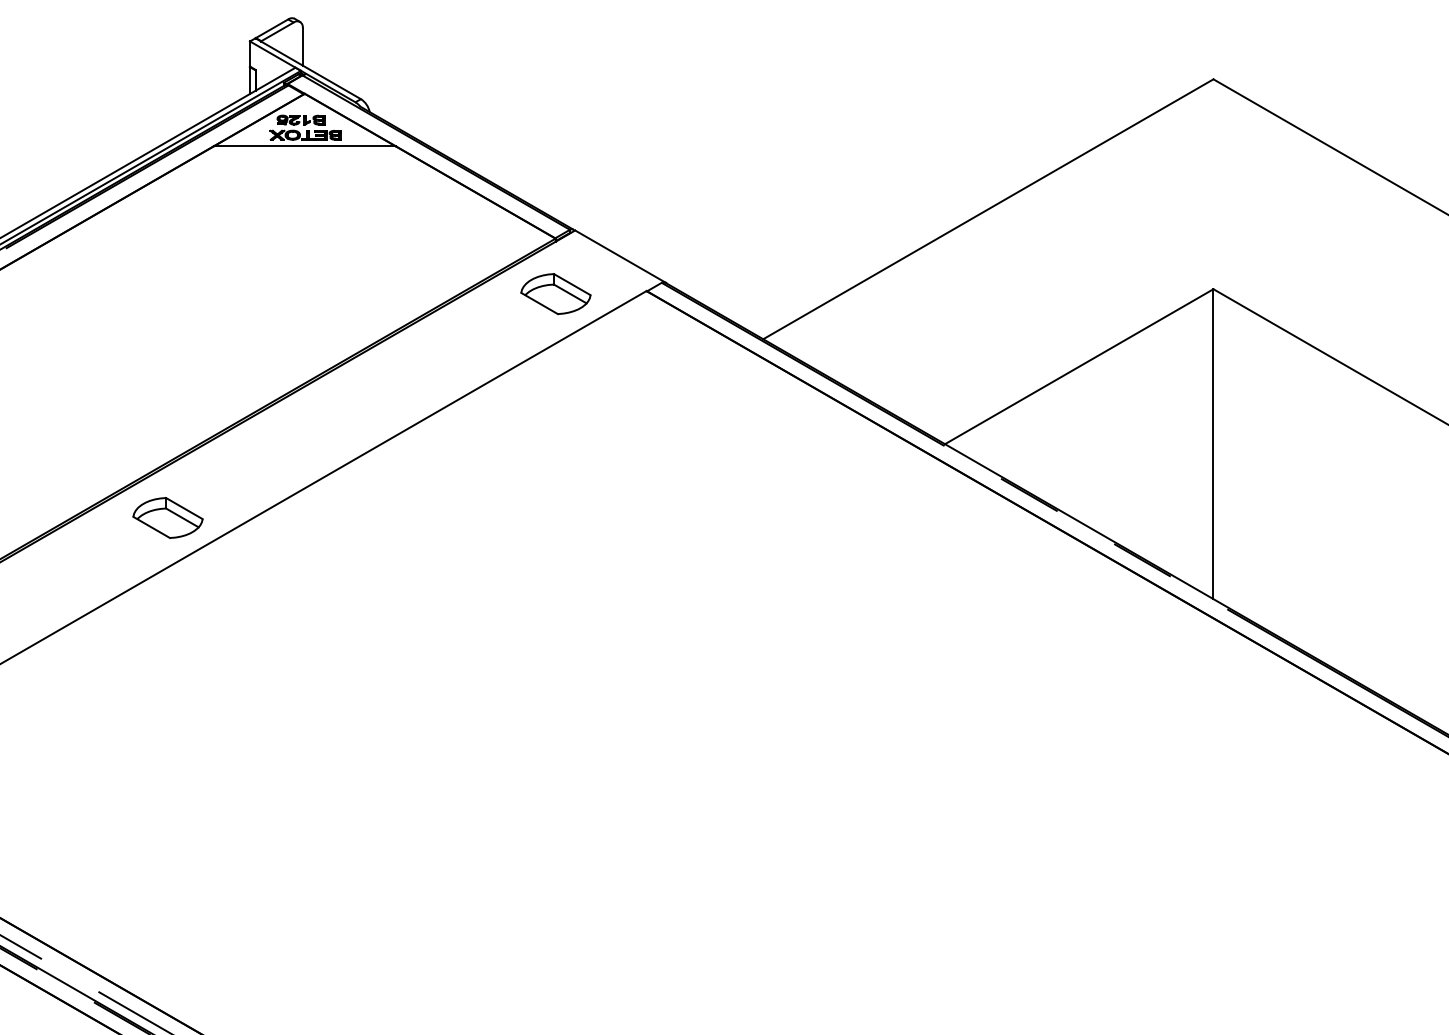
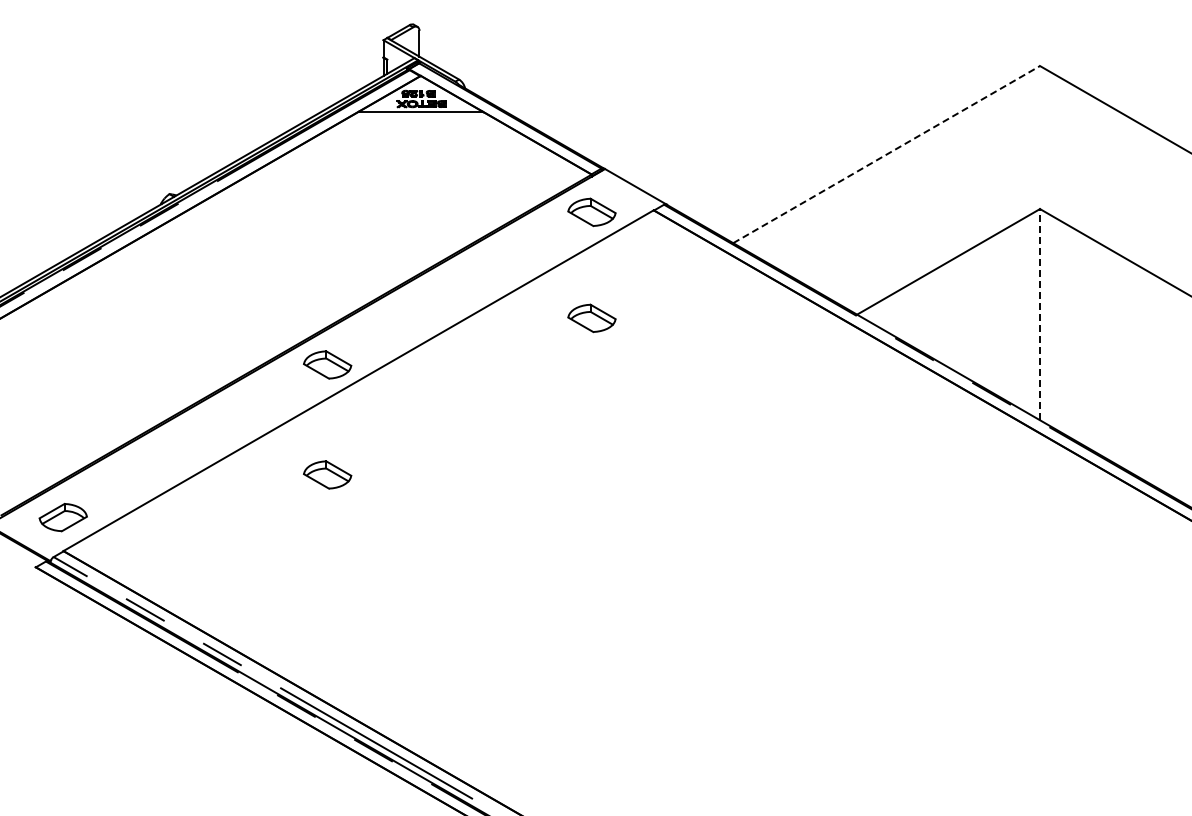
line: (989, 209) -> (887, 154), solid -> dashed
line: (1214, 443) -> (1040, 314), solid -> dashed
part: (555, 449) -> (591, 318), added
part: (167, 678) -> (327, 474), added

